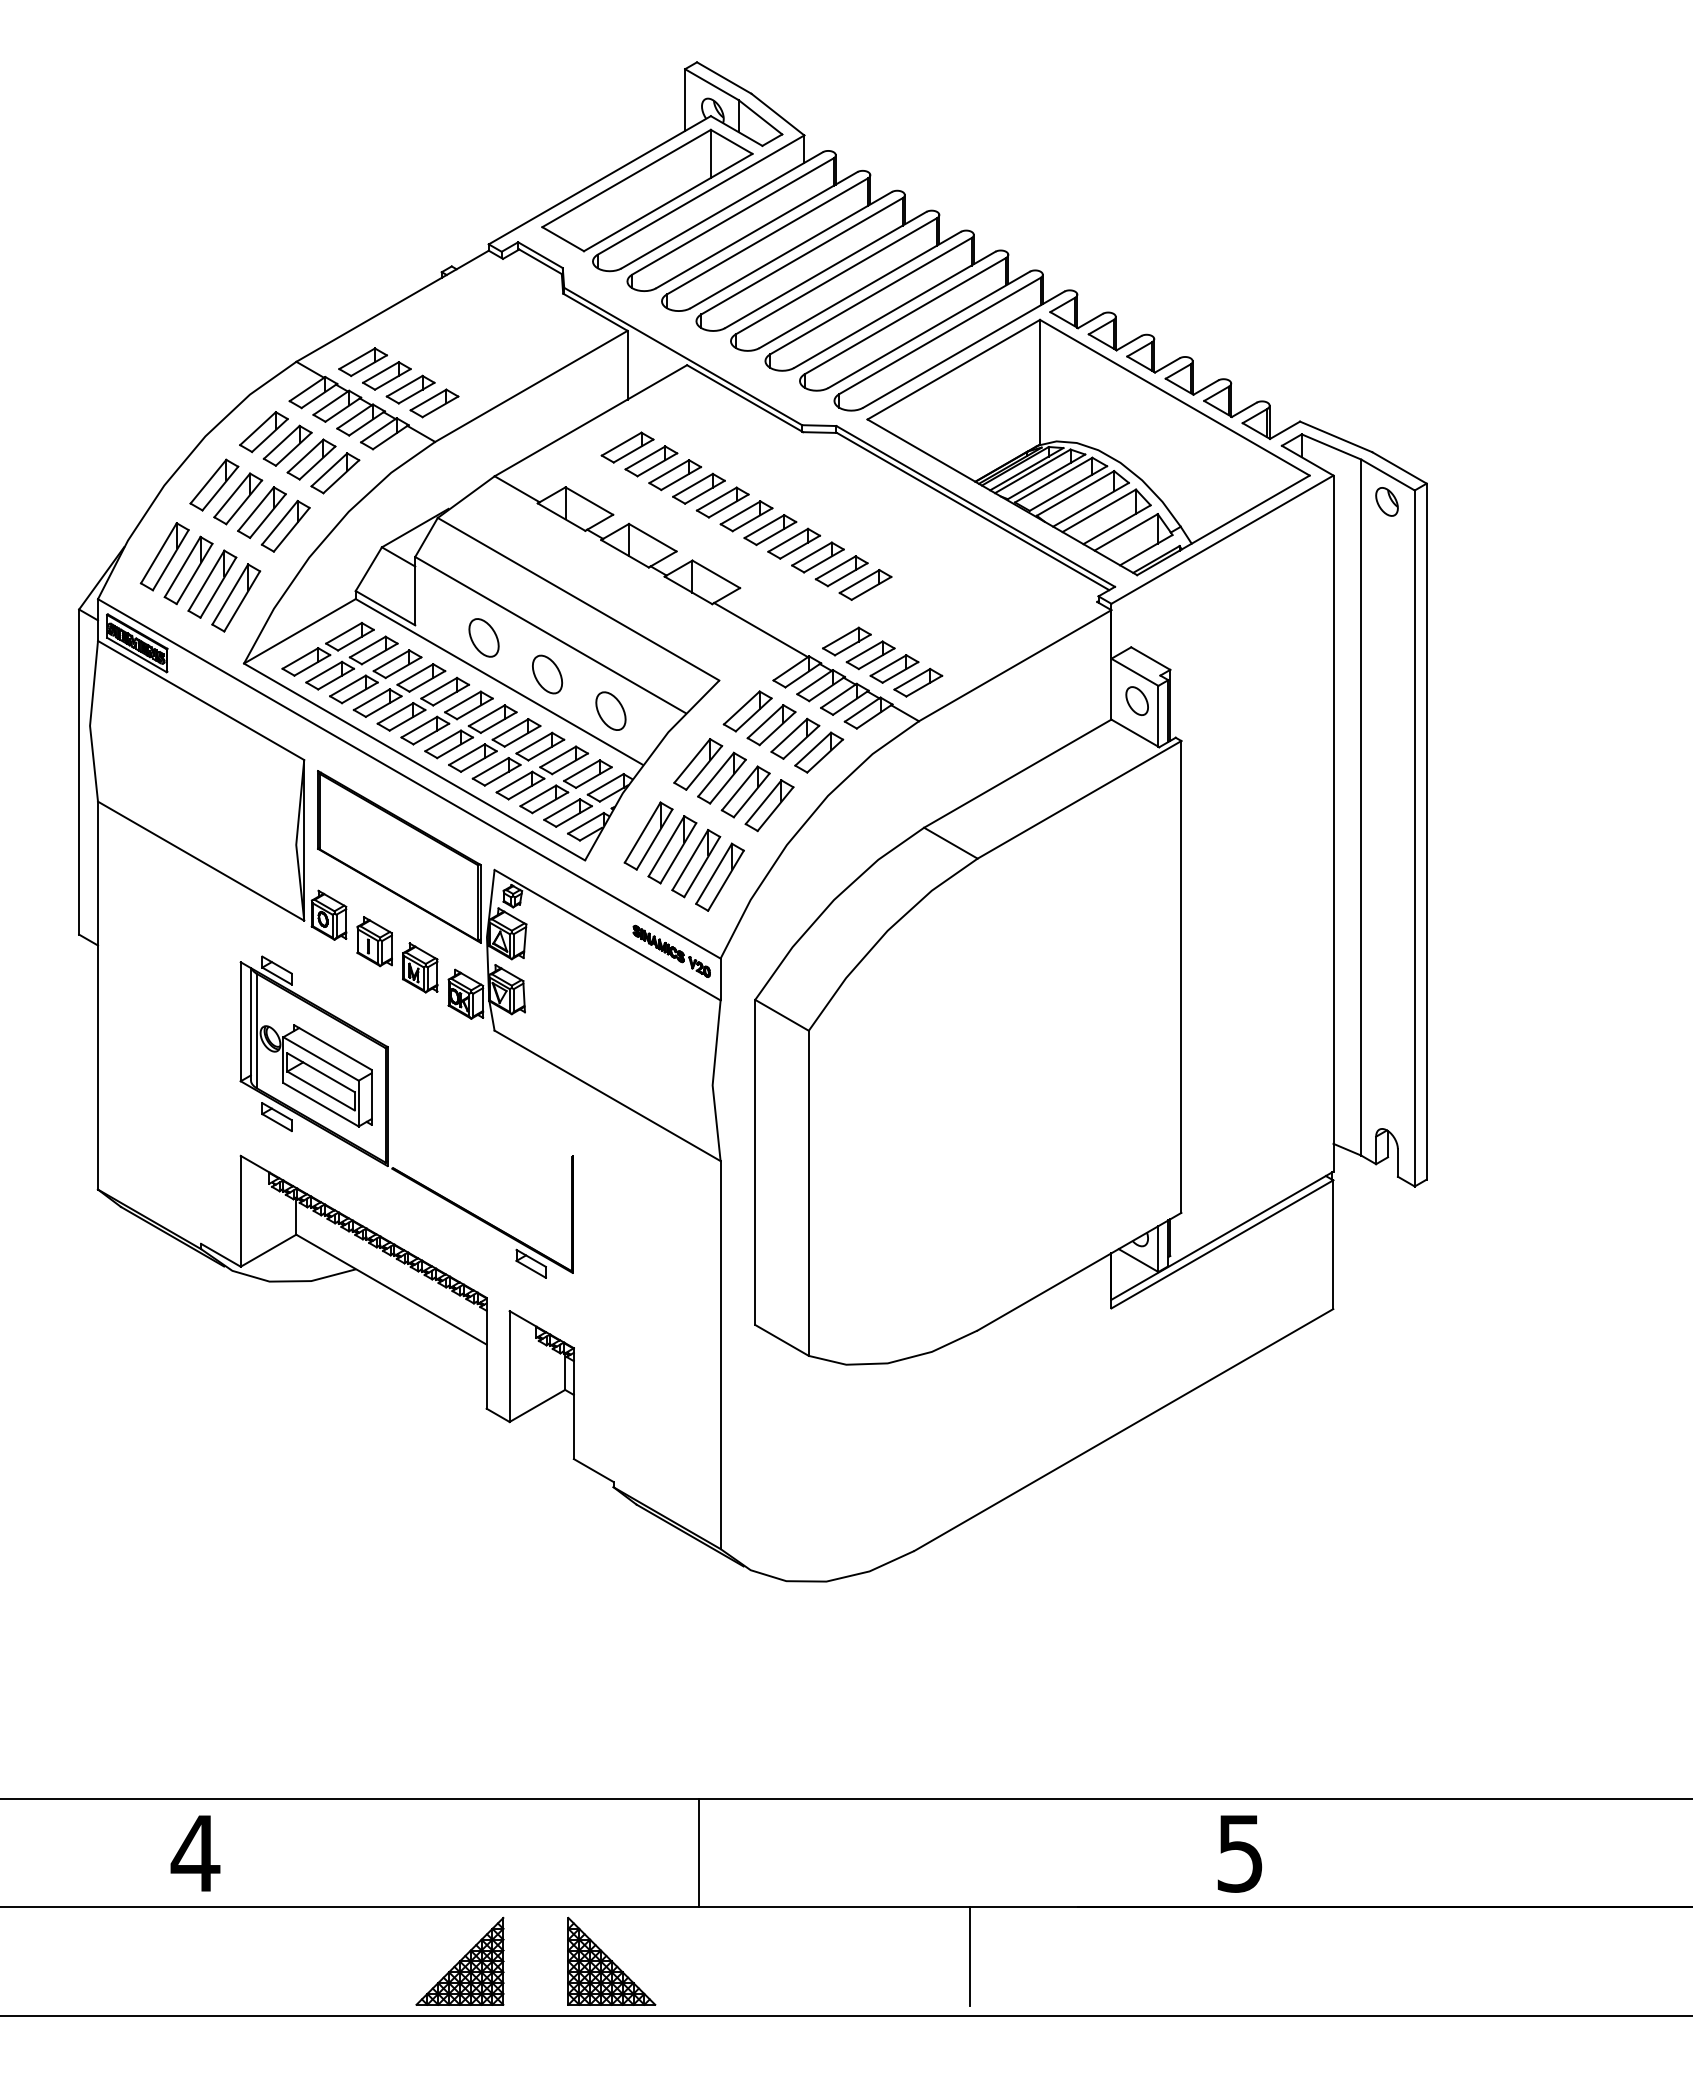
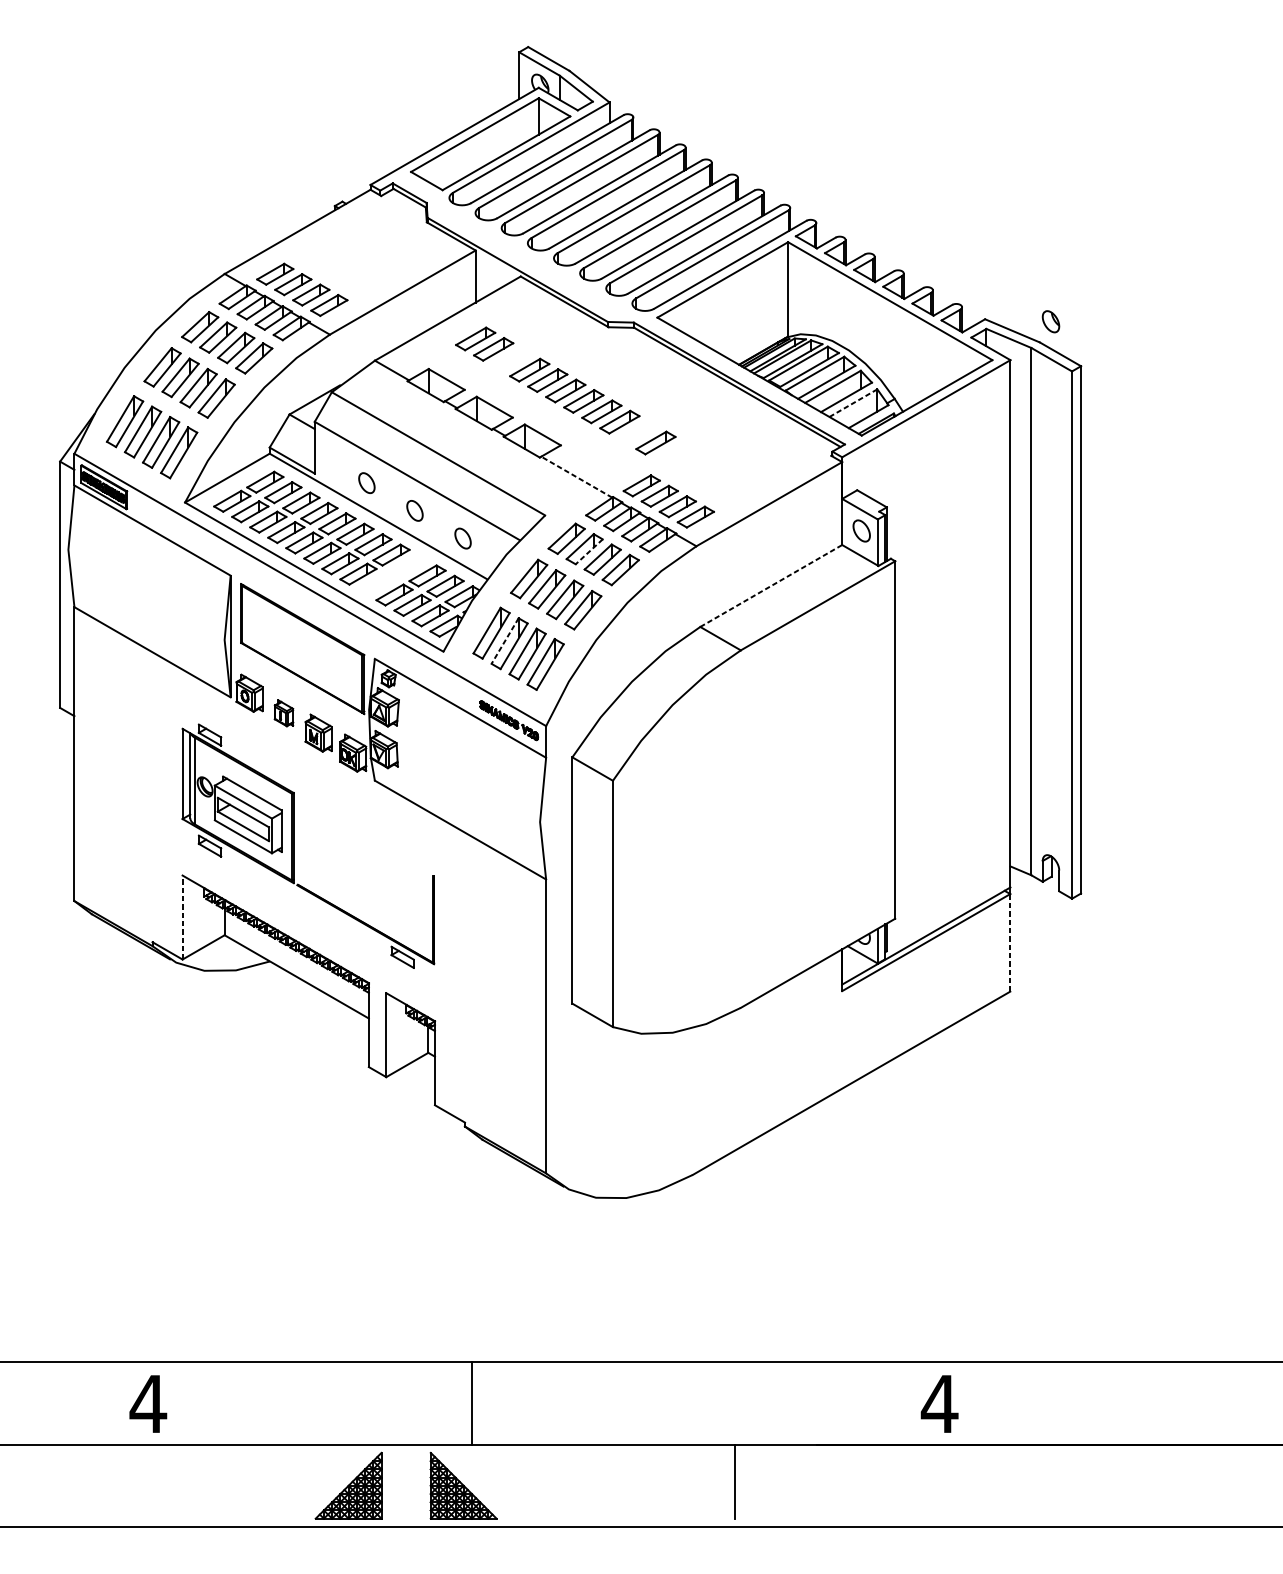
part: (675, 475) -> (511, 360), removed
part: (1386, 501) -> (1050, 321), moved
line: (1126, 532) -> (853, 403), solid -> dashed
part: (841, 571) -> (637, 432), removed
line: (760, 629) -> (576, 476), solid -> dashed
part: (483, 637) -> (366, 482), size x0.7
part: (547, 674) -> (414, 510), size x0.7
part: (610, 710) -> (462, 538), size x0.7
line: (777, 728) -> (589, 551), solid -> dashed
part: (518, 758) -> (393, 574), removed
line: (1018, 773) -> (771, 585), solid -> dashed
line: (666, 846) -> (505, 641), solid -> dashed
part: (374, 941) -> (283, 713), size x0.7
line: (240, 1210) -> (182, 916), solid -> dashed
line: (1333, 1244) -> (1010, 942), solid -> dashed
line: (699, 1852) -> (472, 1403), moved
text: (1239, 1853) -> (939, 1404), 5 -> 4

